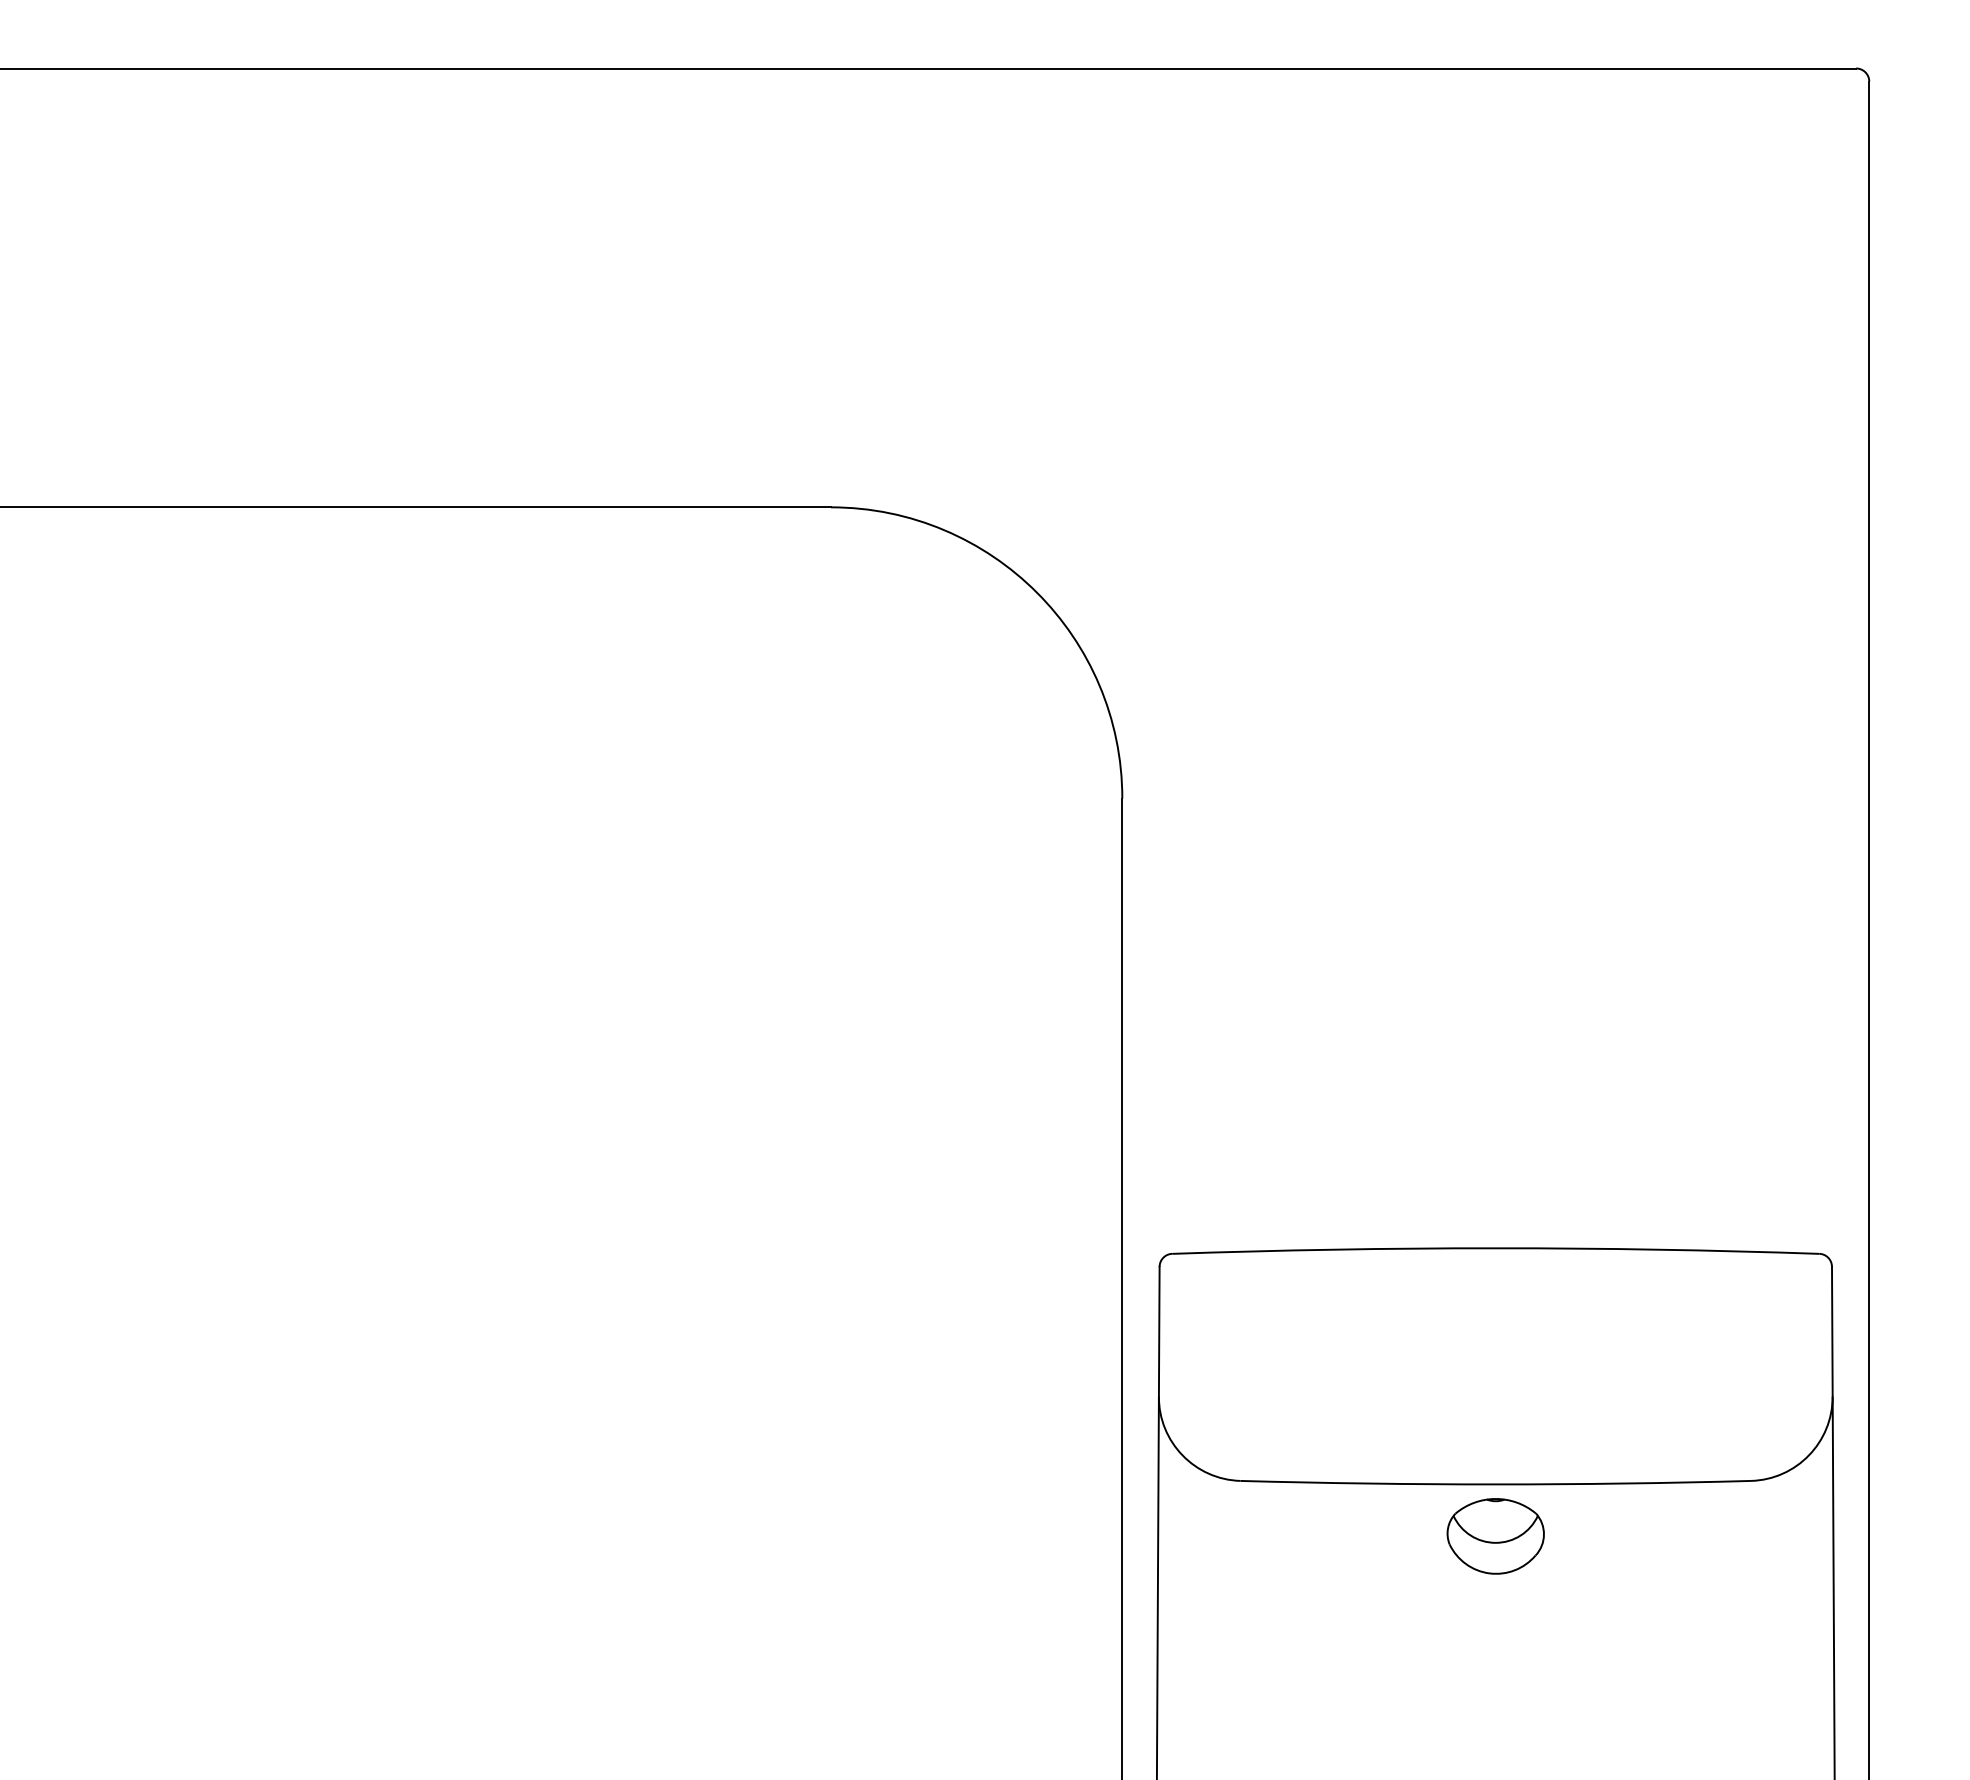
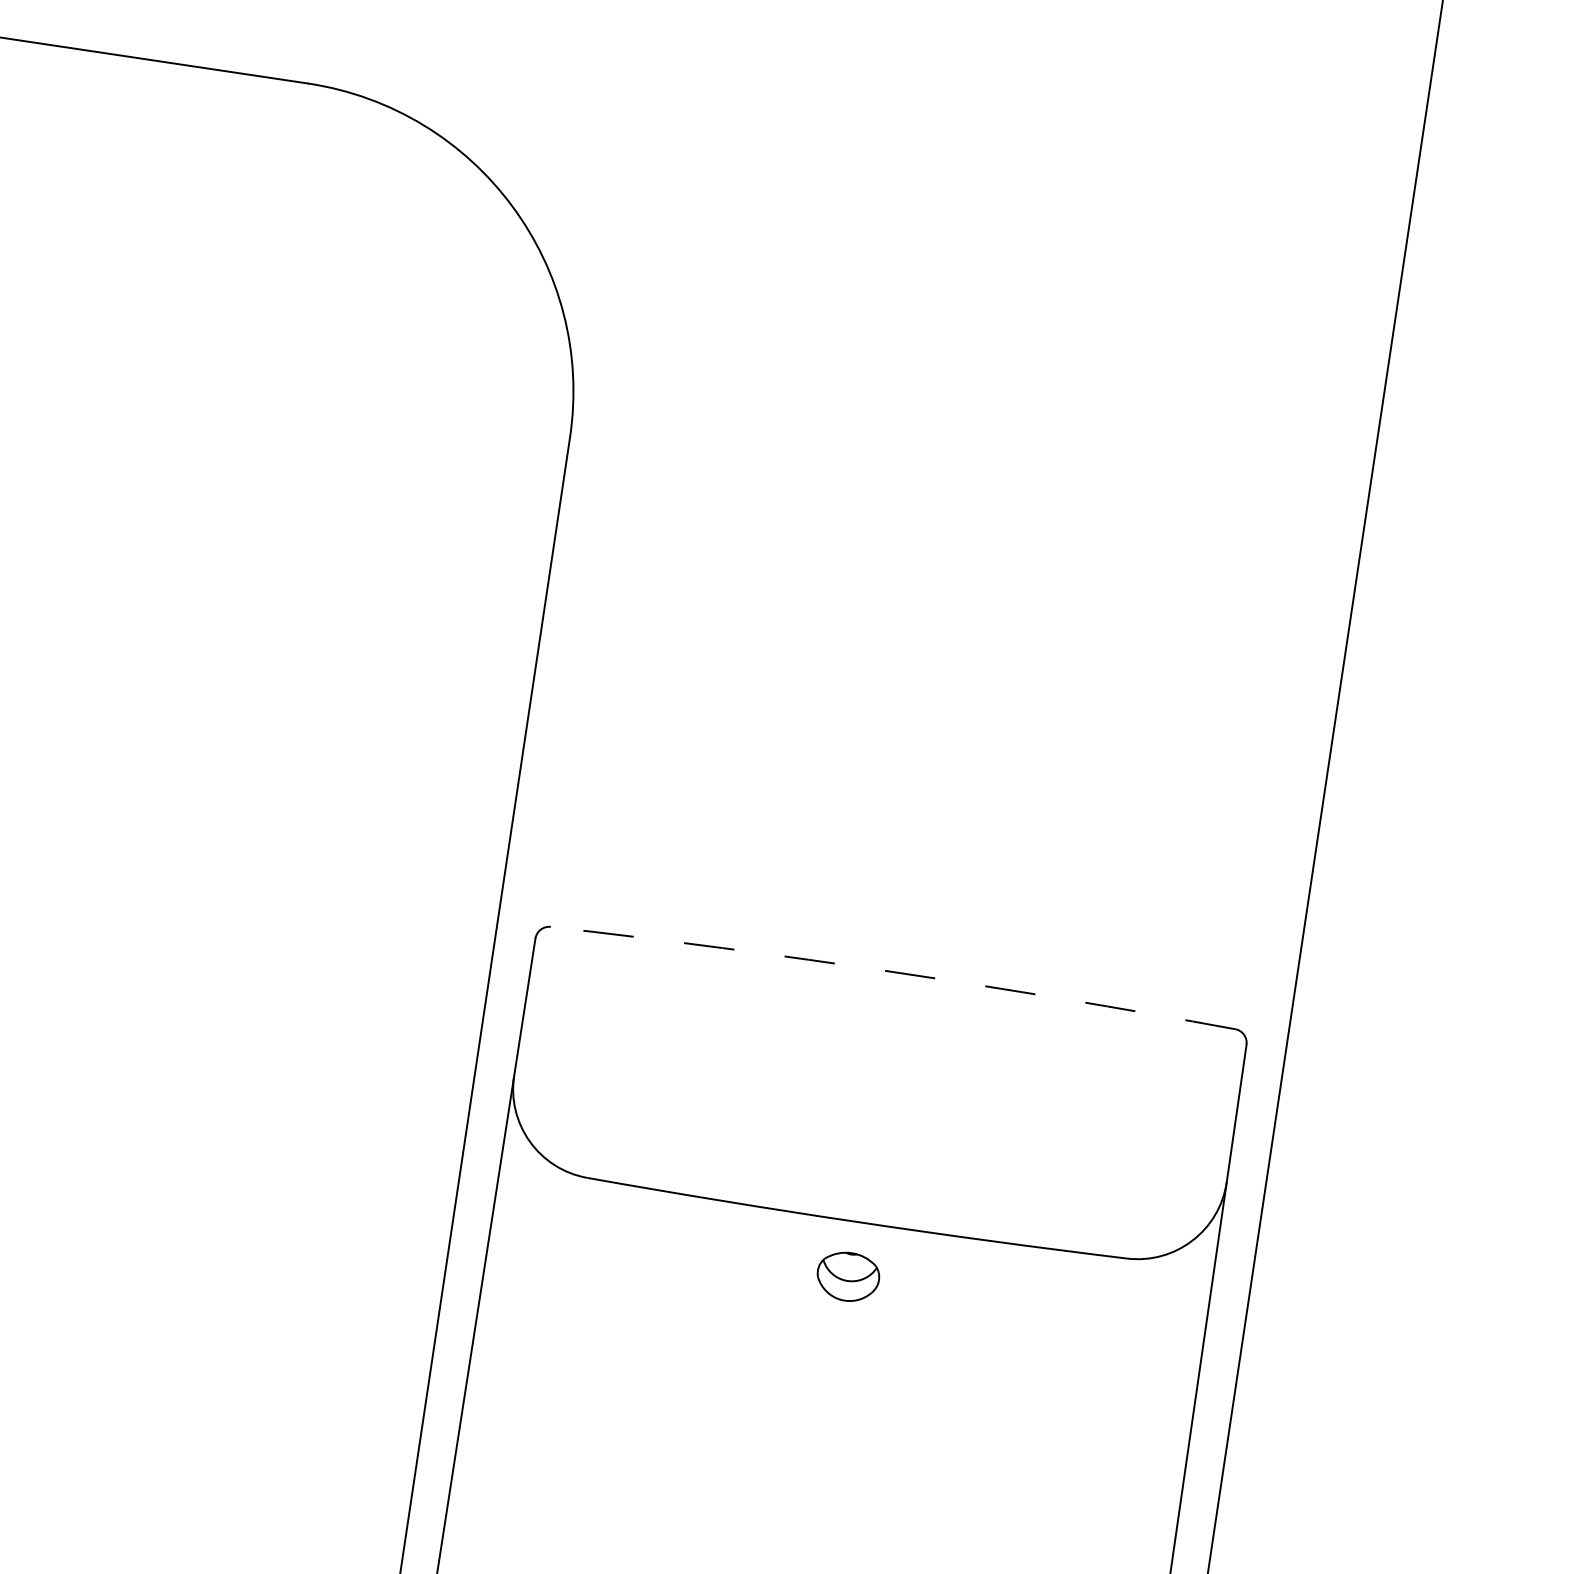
arc: (1495, 1248) -> (893, 972), solid -> dashed
part: (1495, 1536) -> (848, 1276), size x0.6

